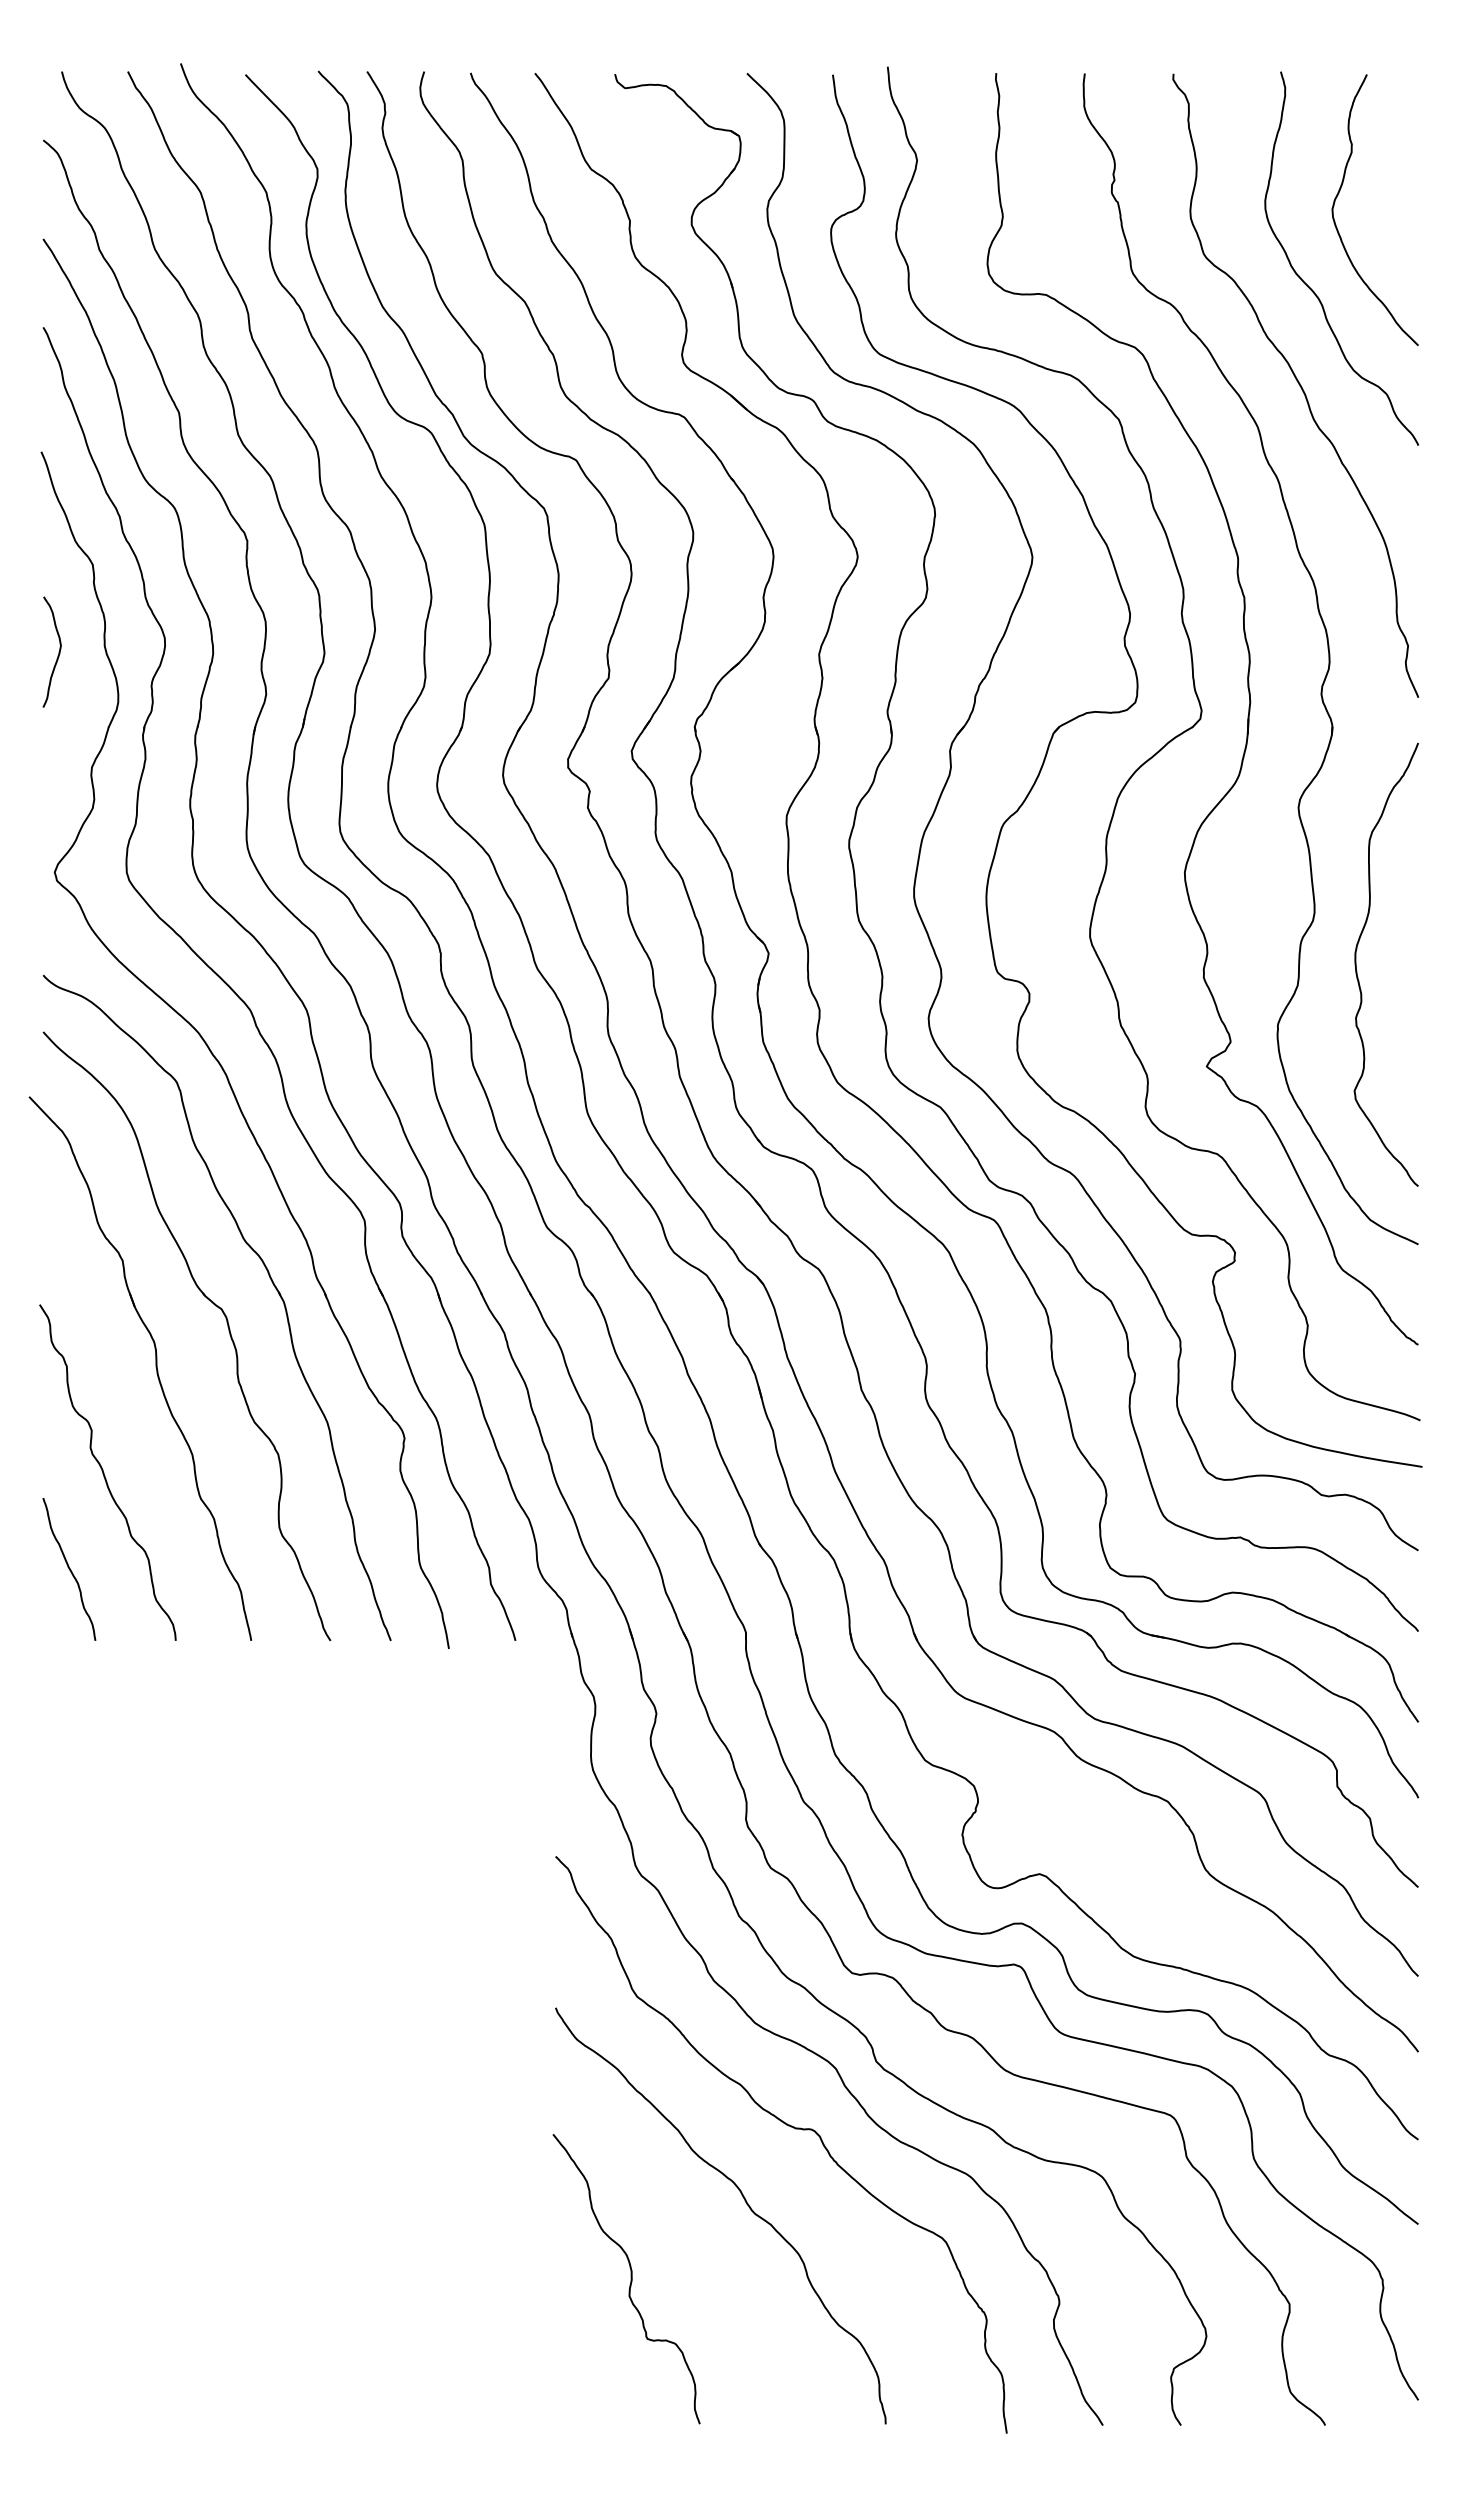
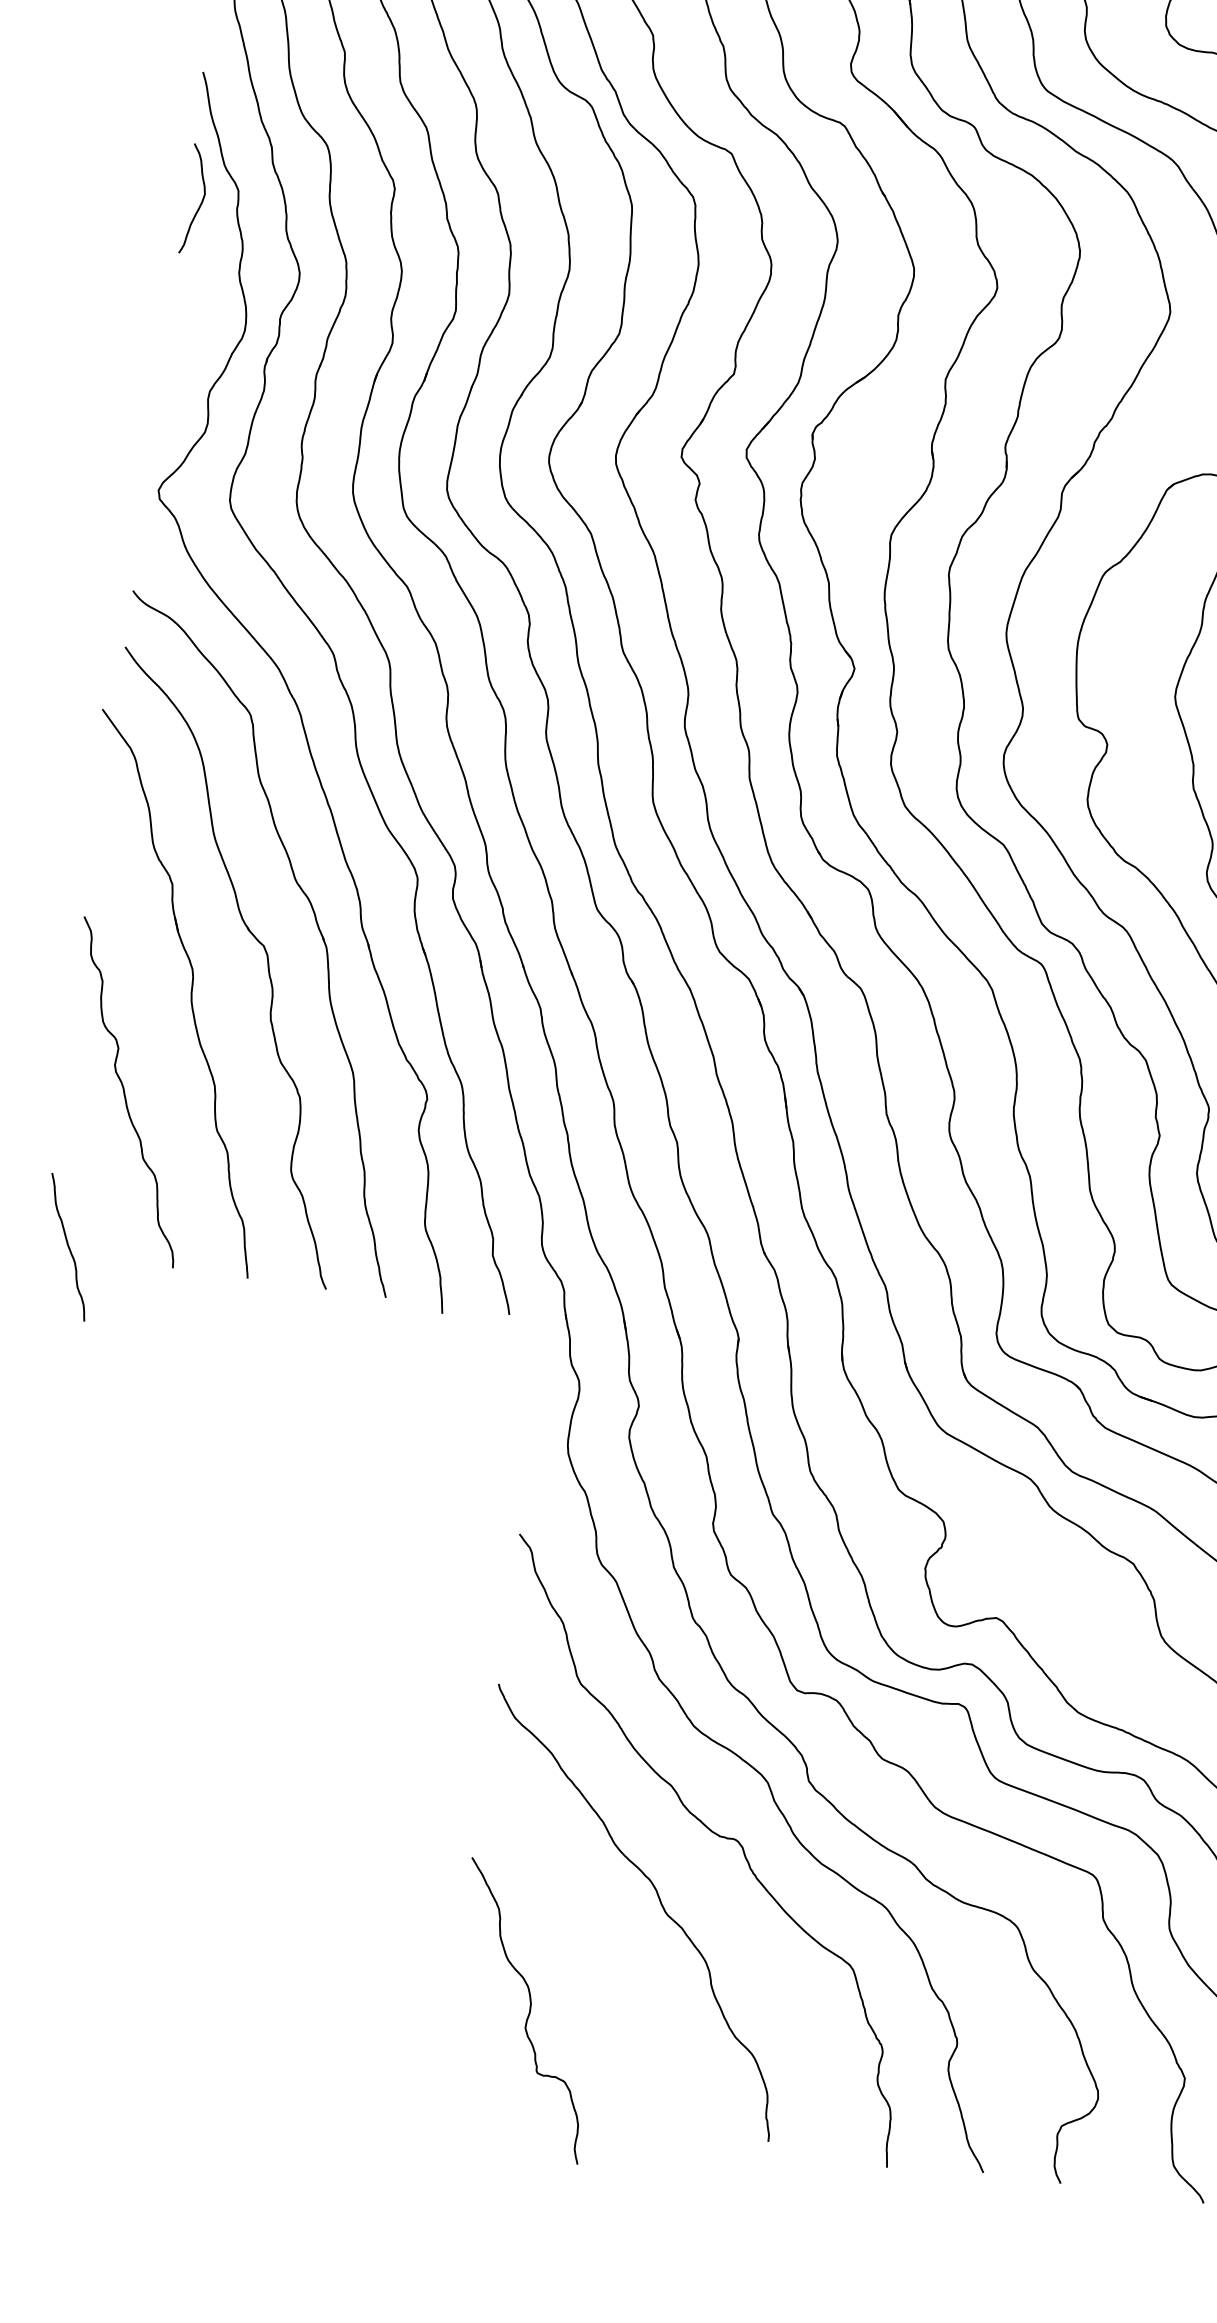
curve: (58, 651) -> (201, 199), moved
curve: (69, 1569) -> (68, 1247), moved
curve: (630, 2279) -> (528, 2011), moved

